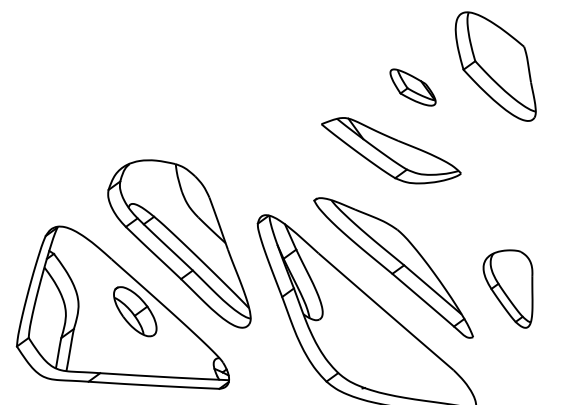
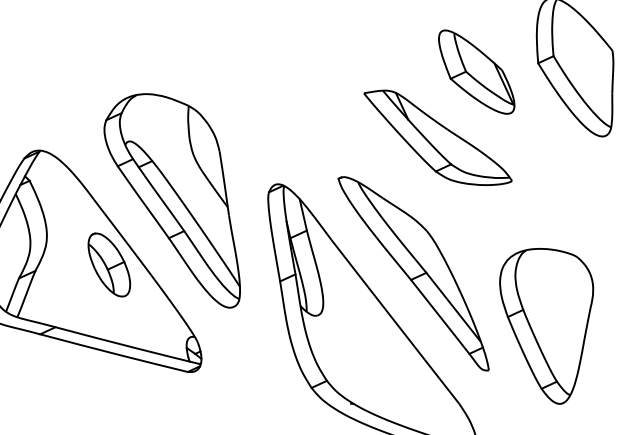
part: (412, 87) -> (476, 71), size x1.67
part: (507, 288) -> (538, 322), size x1.67

